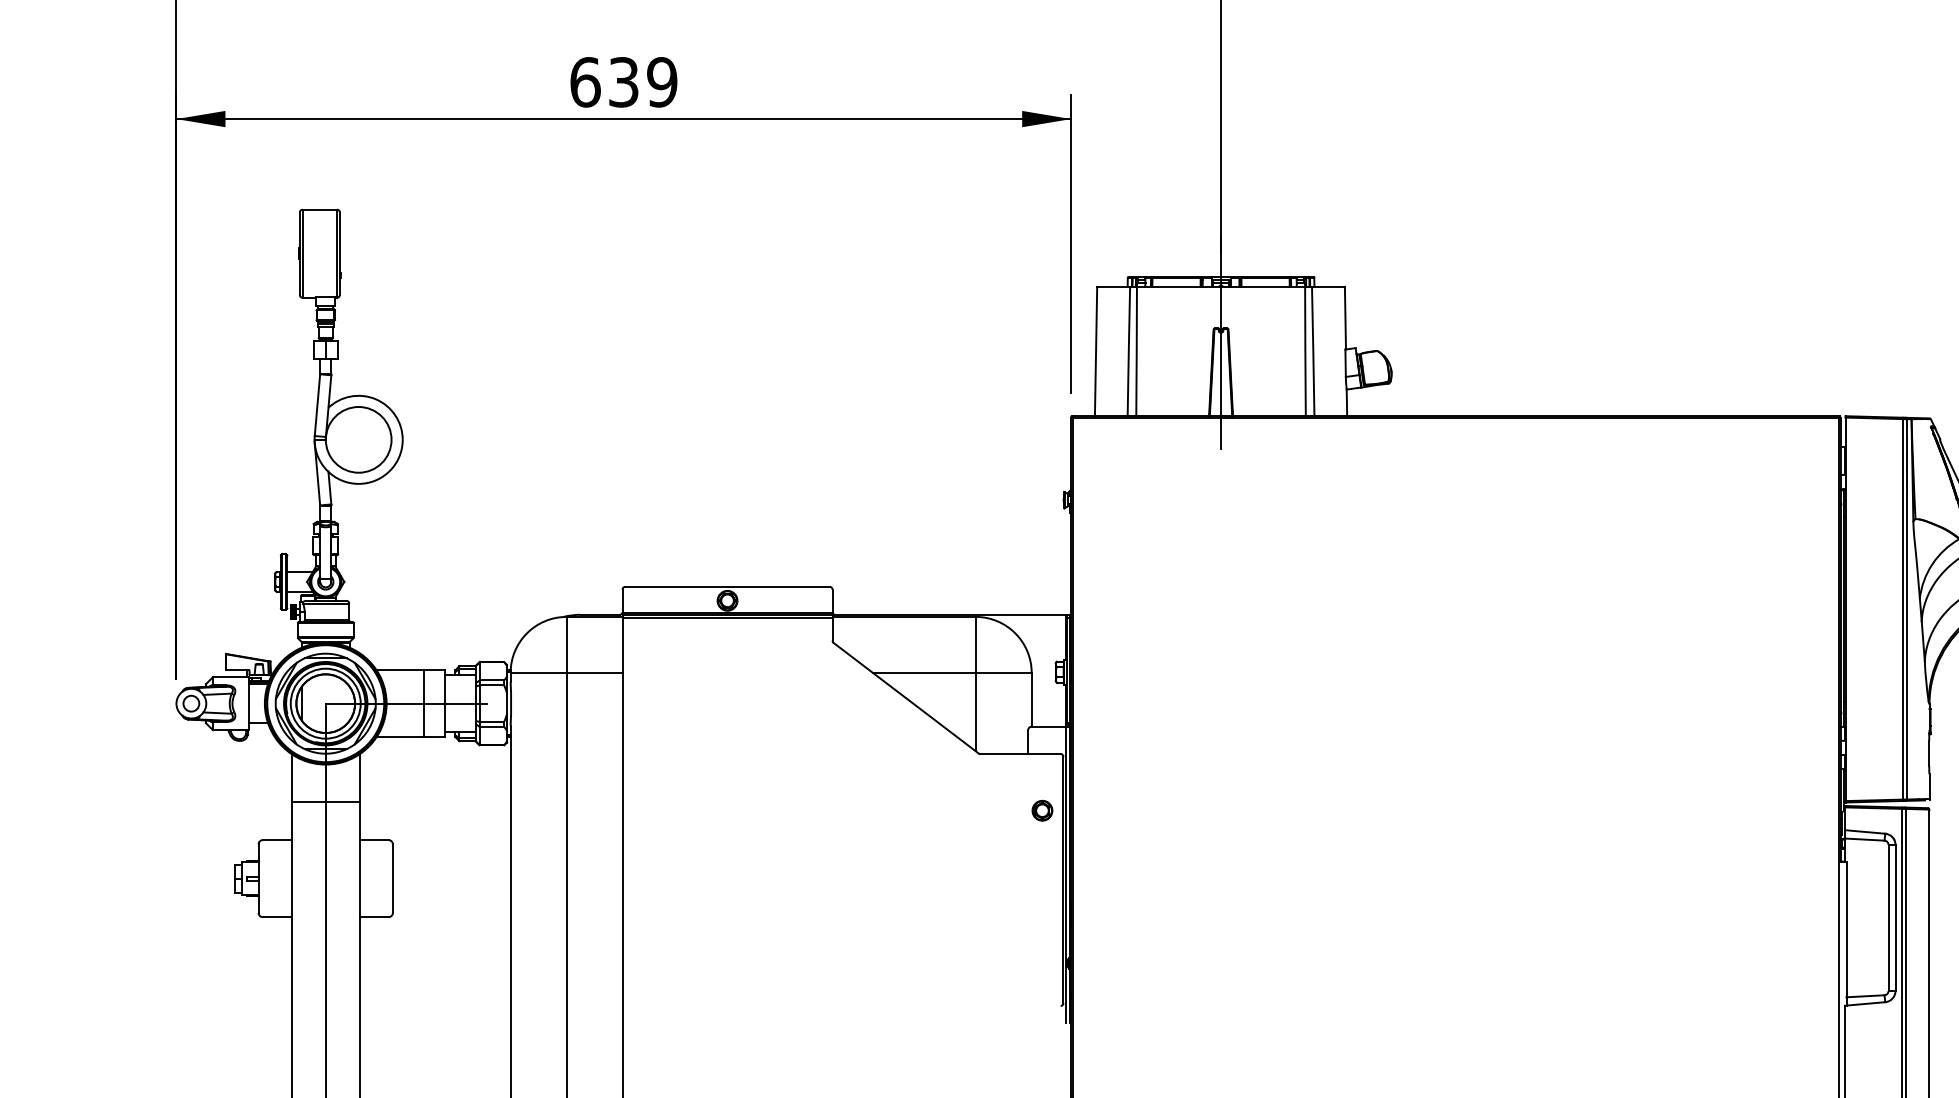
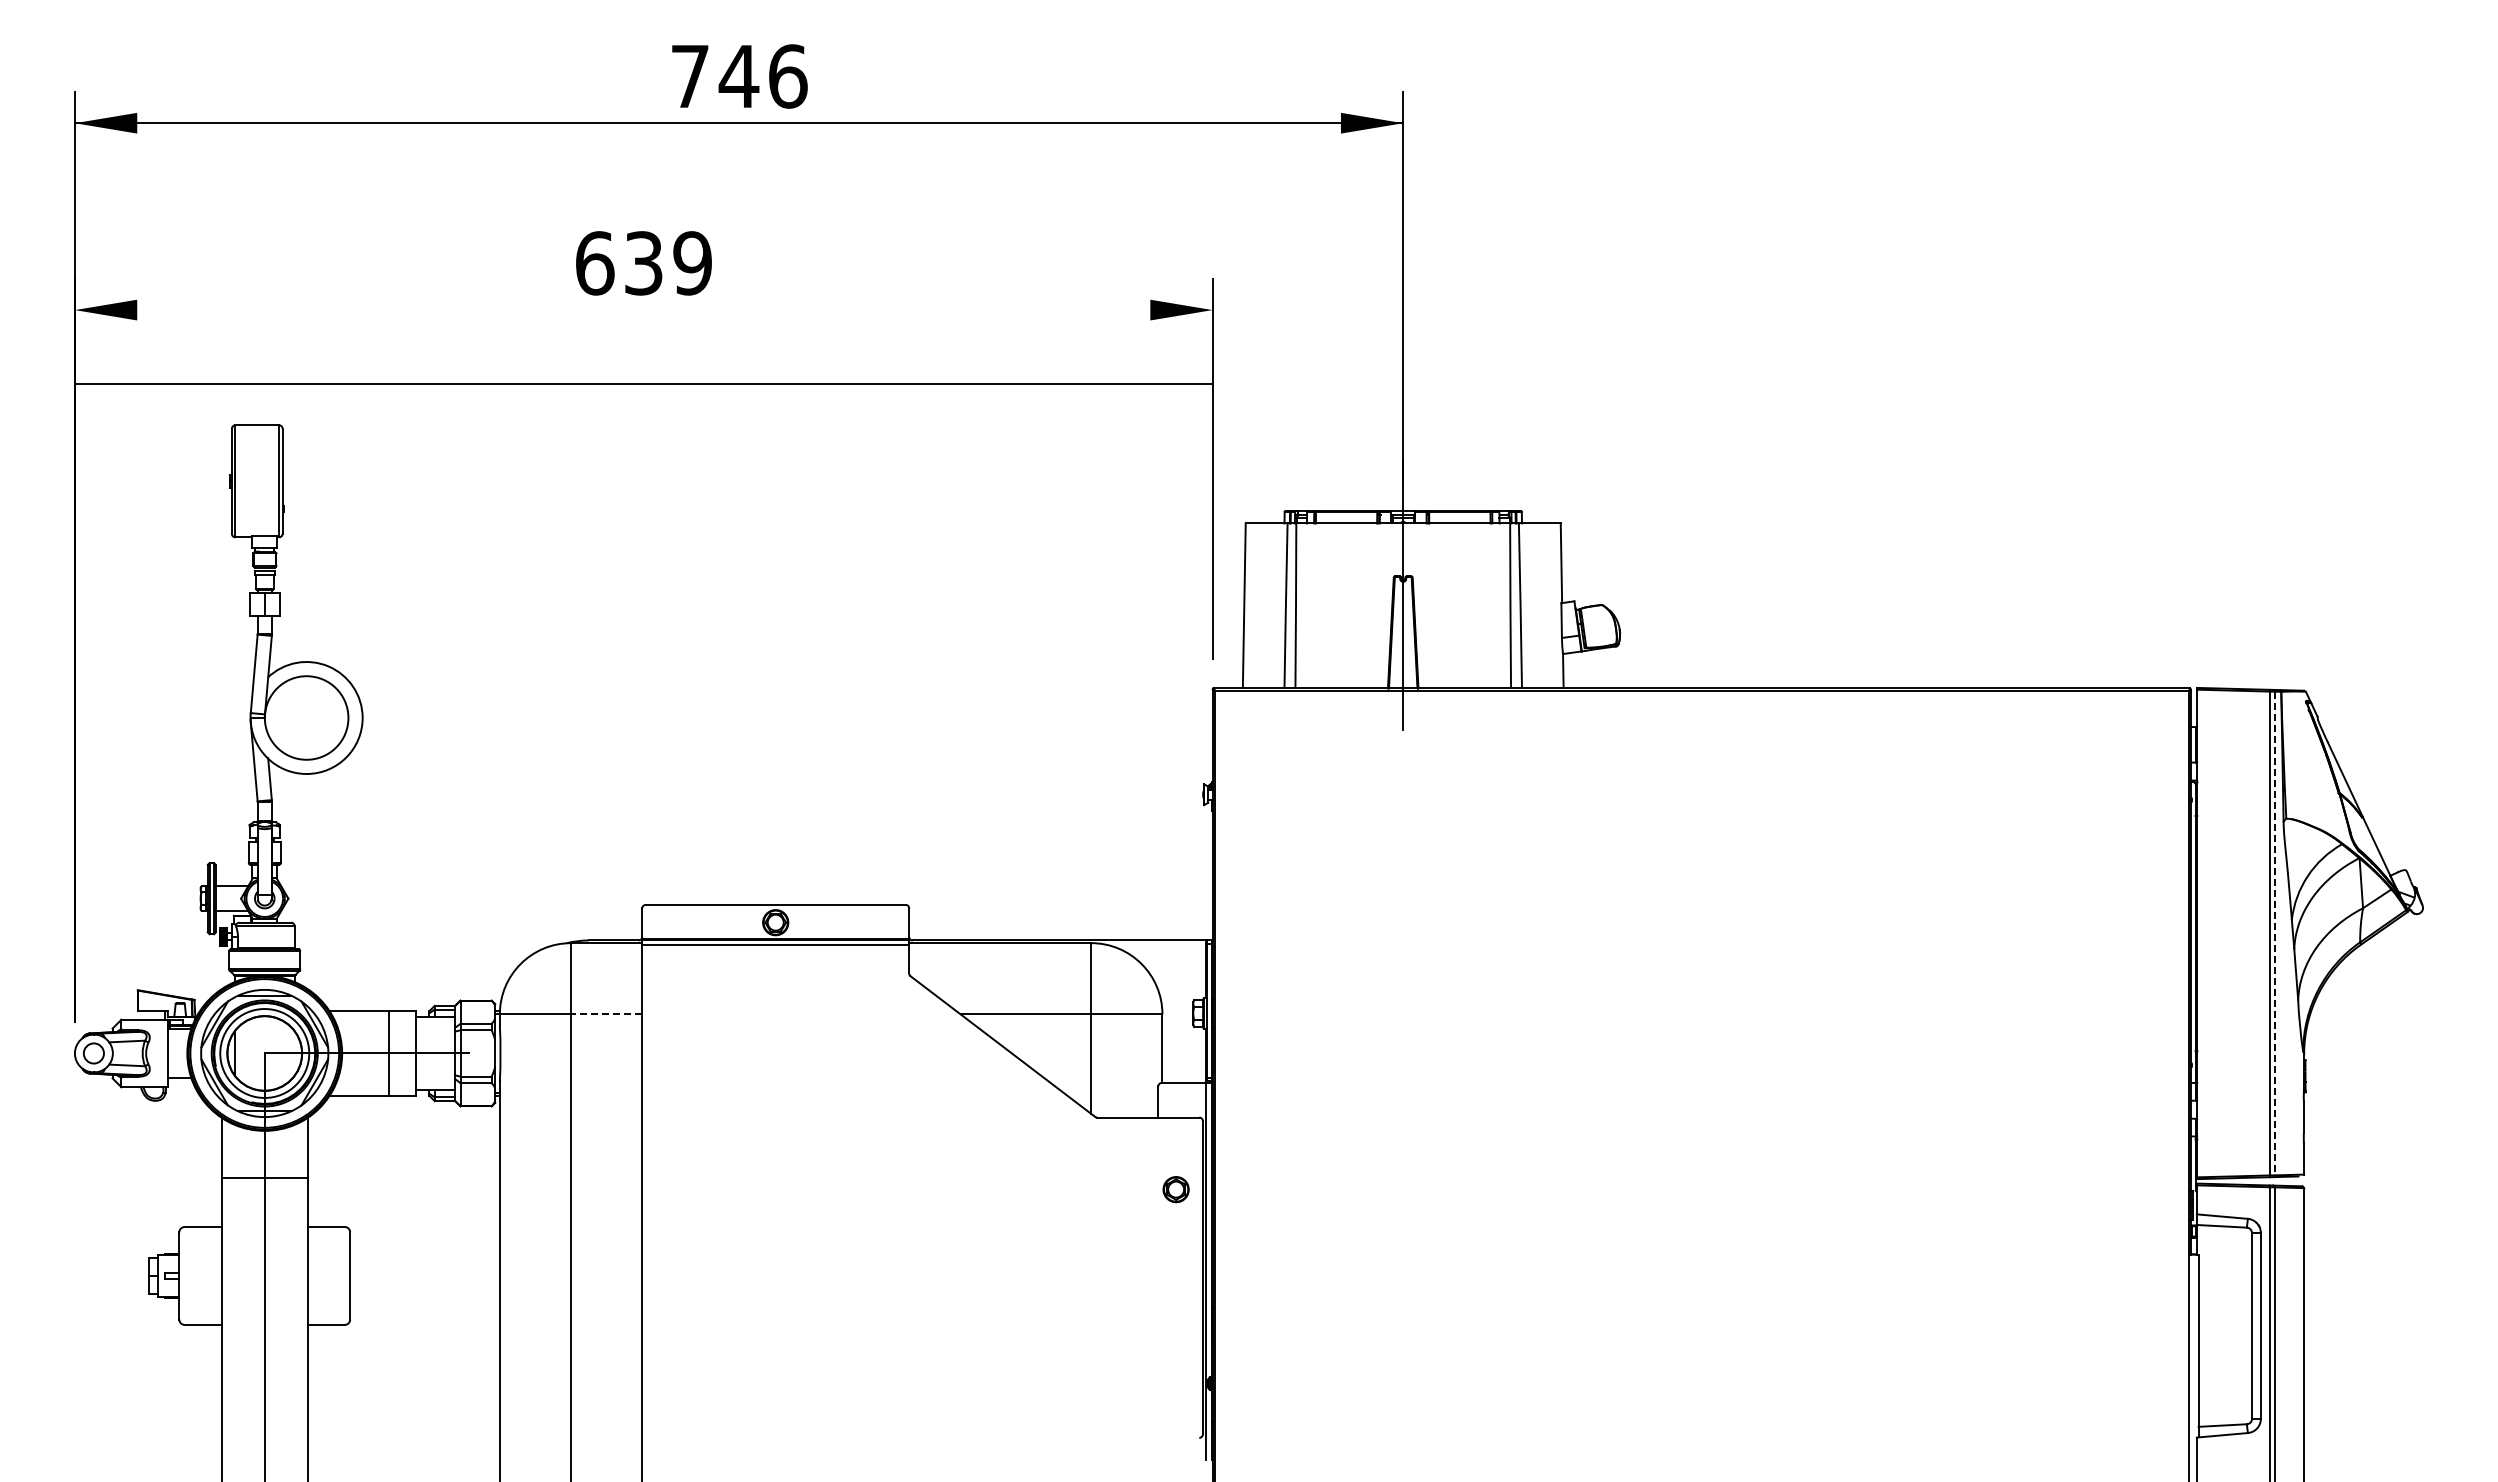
line: (623, 119) -> (643, 384), moved
line: (1906, 609) -> (2275, 933), solid -> dashed
line: (594, 673) -> (606, 1014), solid -> dashed

